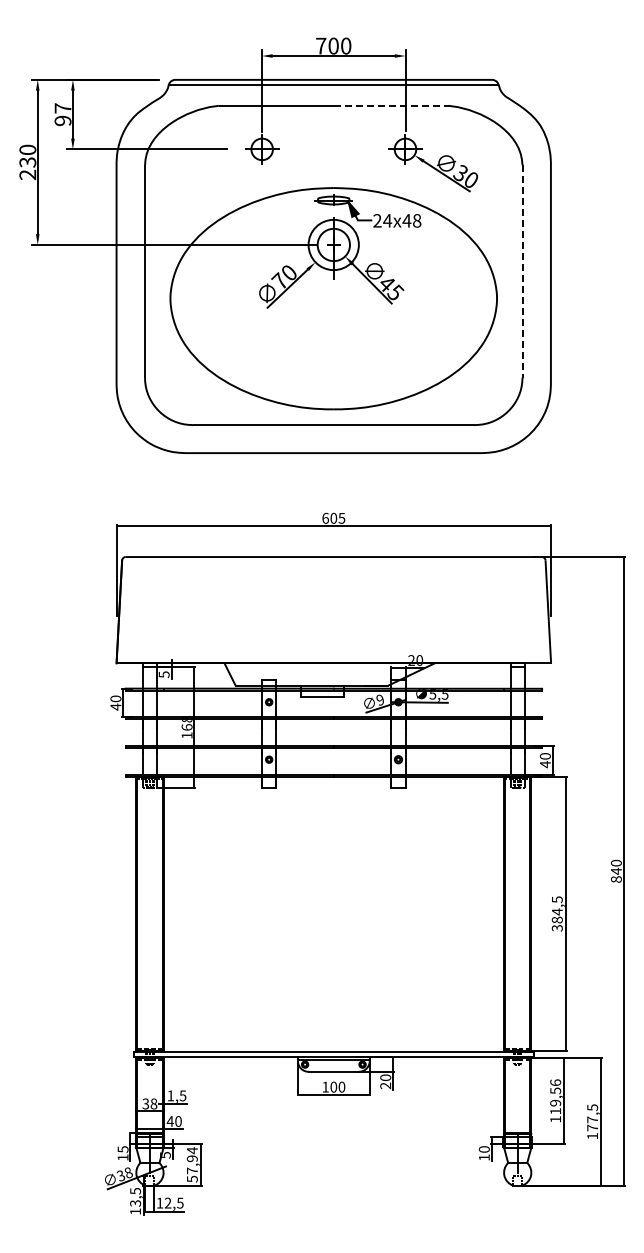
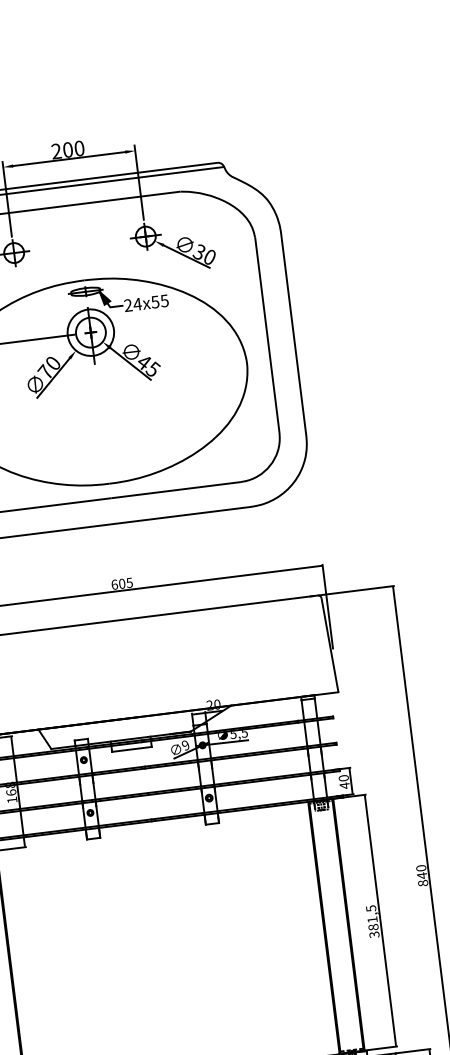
text: (321, 45) -> (56, 150), 700 -> 200
line: (391, 105) -> (127, 197), dashed -> solid
text: (411, 220) -> (159, 301), 24x48 -> 24x55
line: (522, 271) -> (267, 335), dashed -> solid
text: (557, 911) -> (372, 919), 384,5 -> 381,5

